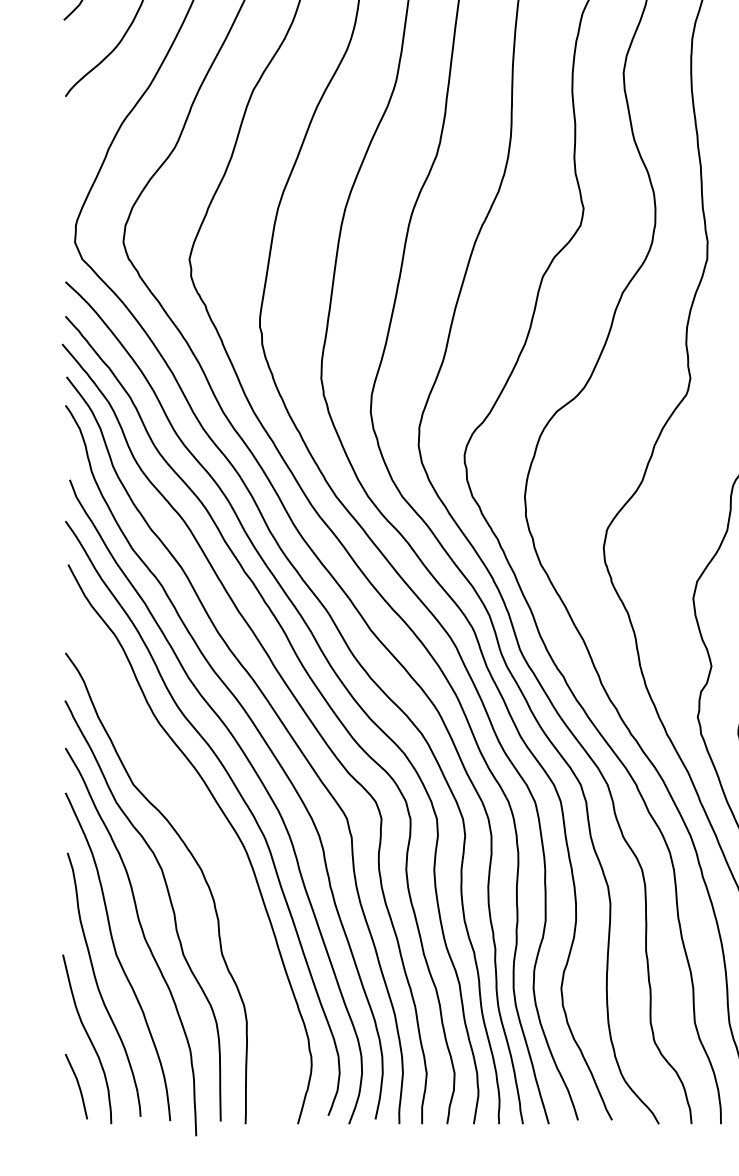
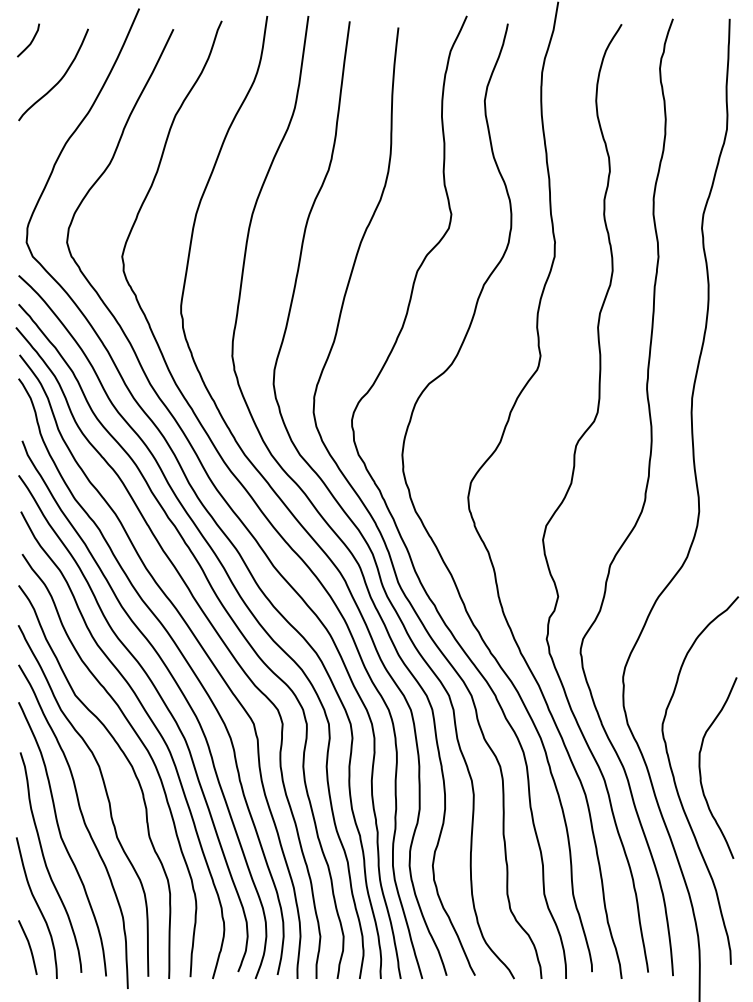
curve: (212, 842) -> (141, 743), added

